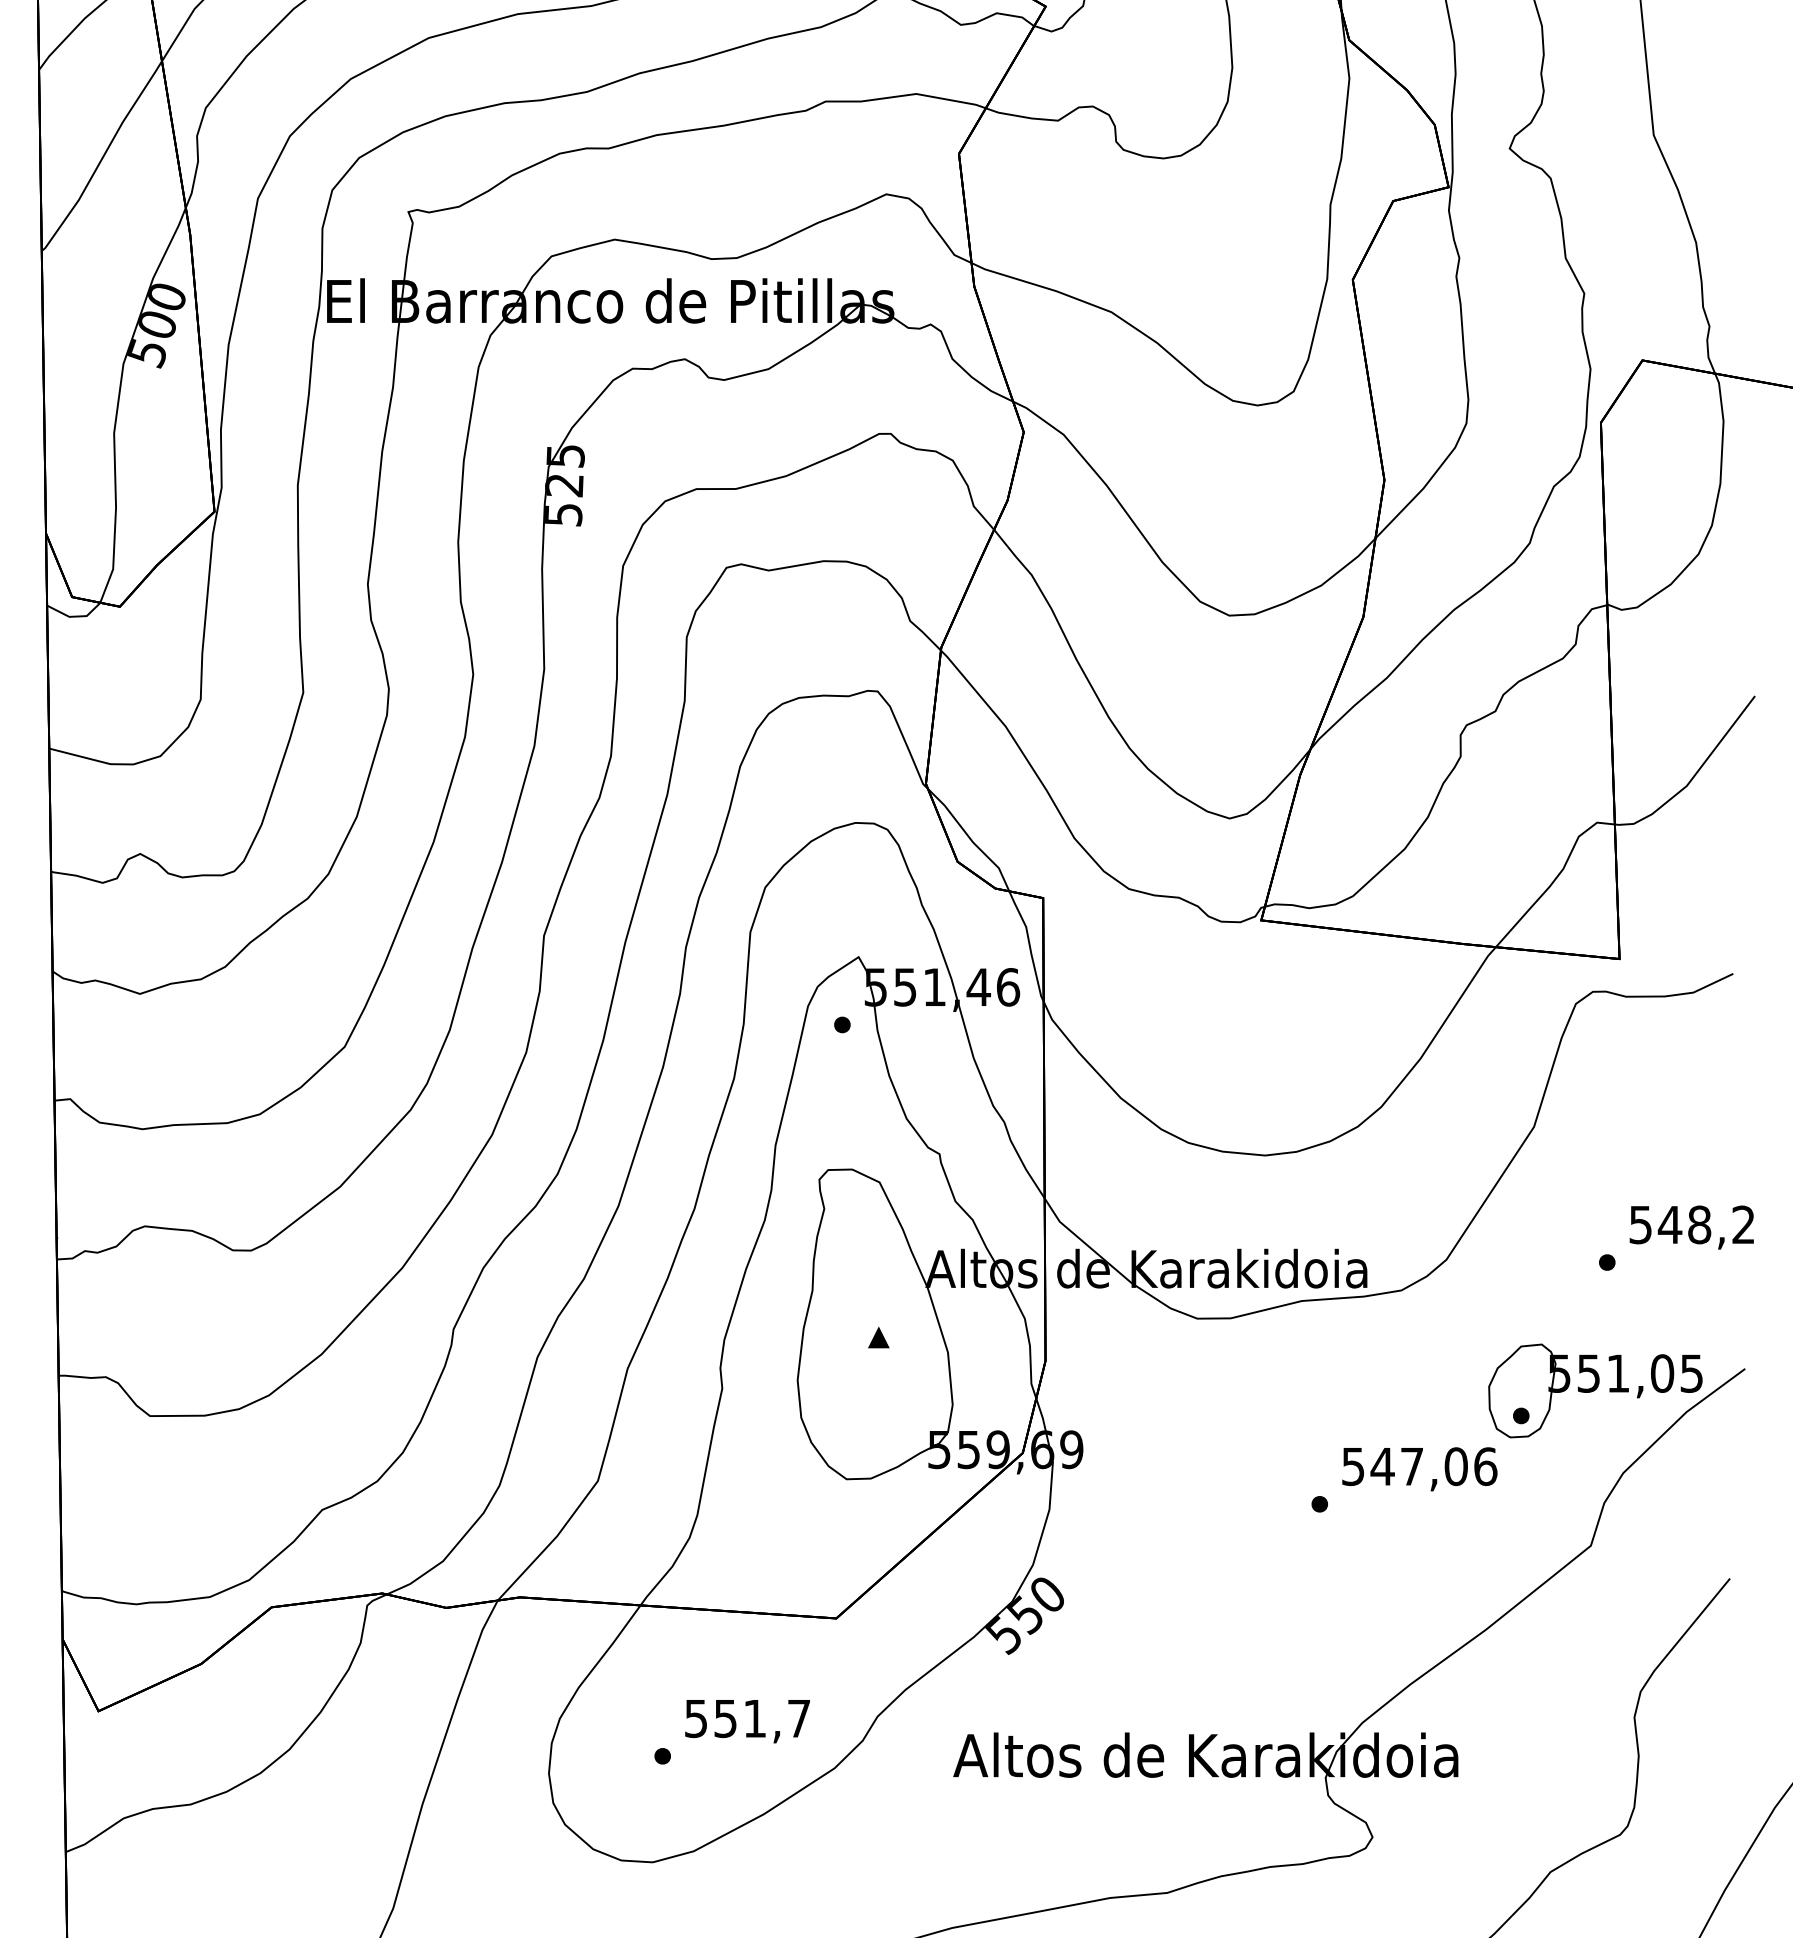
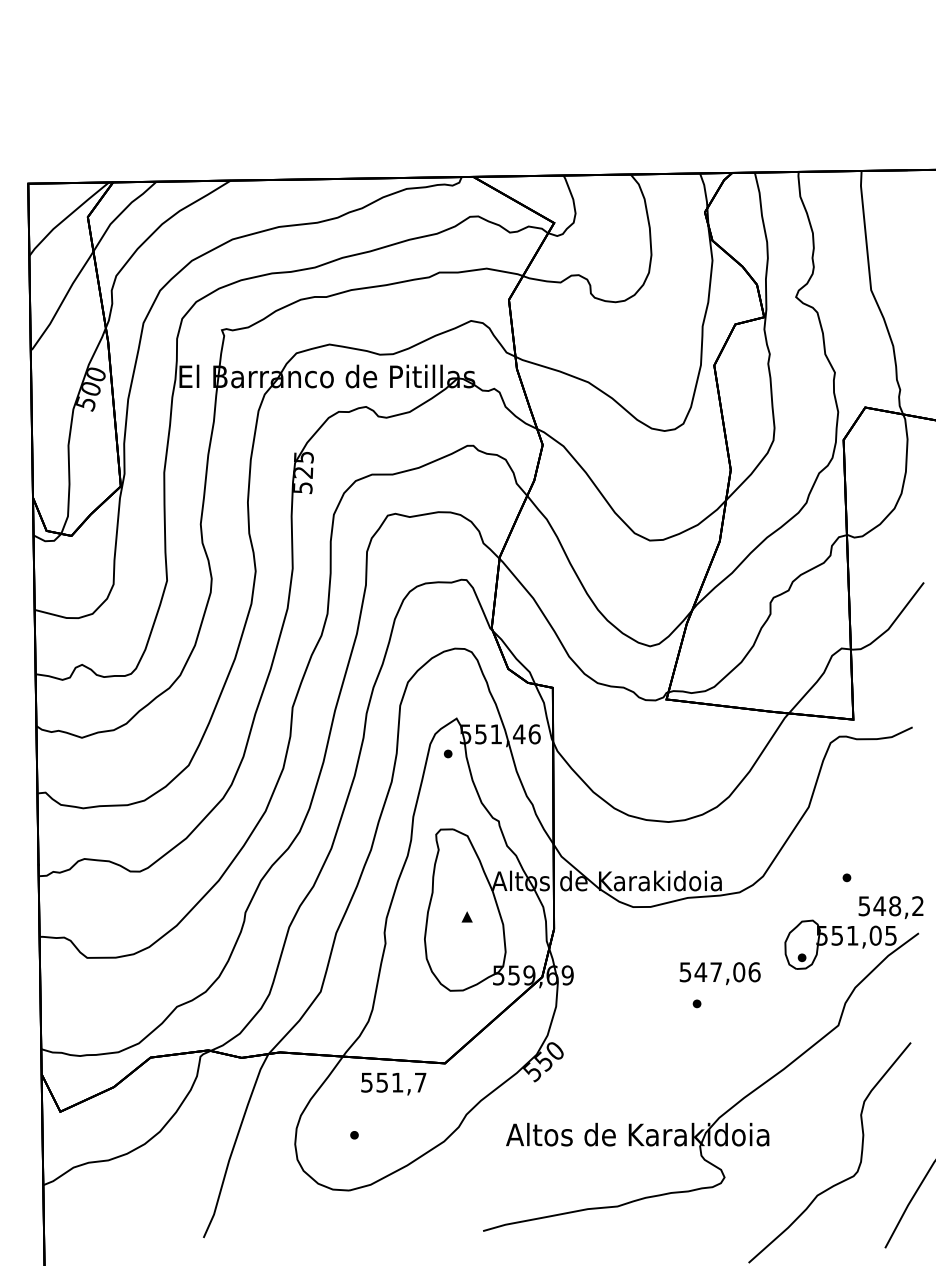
text: (1690, 1227) -> (890, 907), moved
text: (1418, 1469) -> (719, 973), moved
text: (747, 1722) -> (393, 1084), moved

